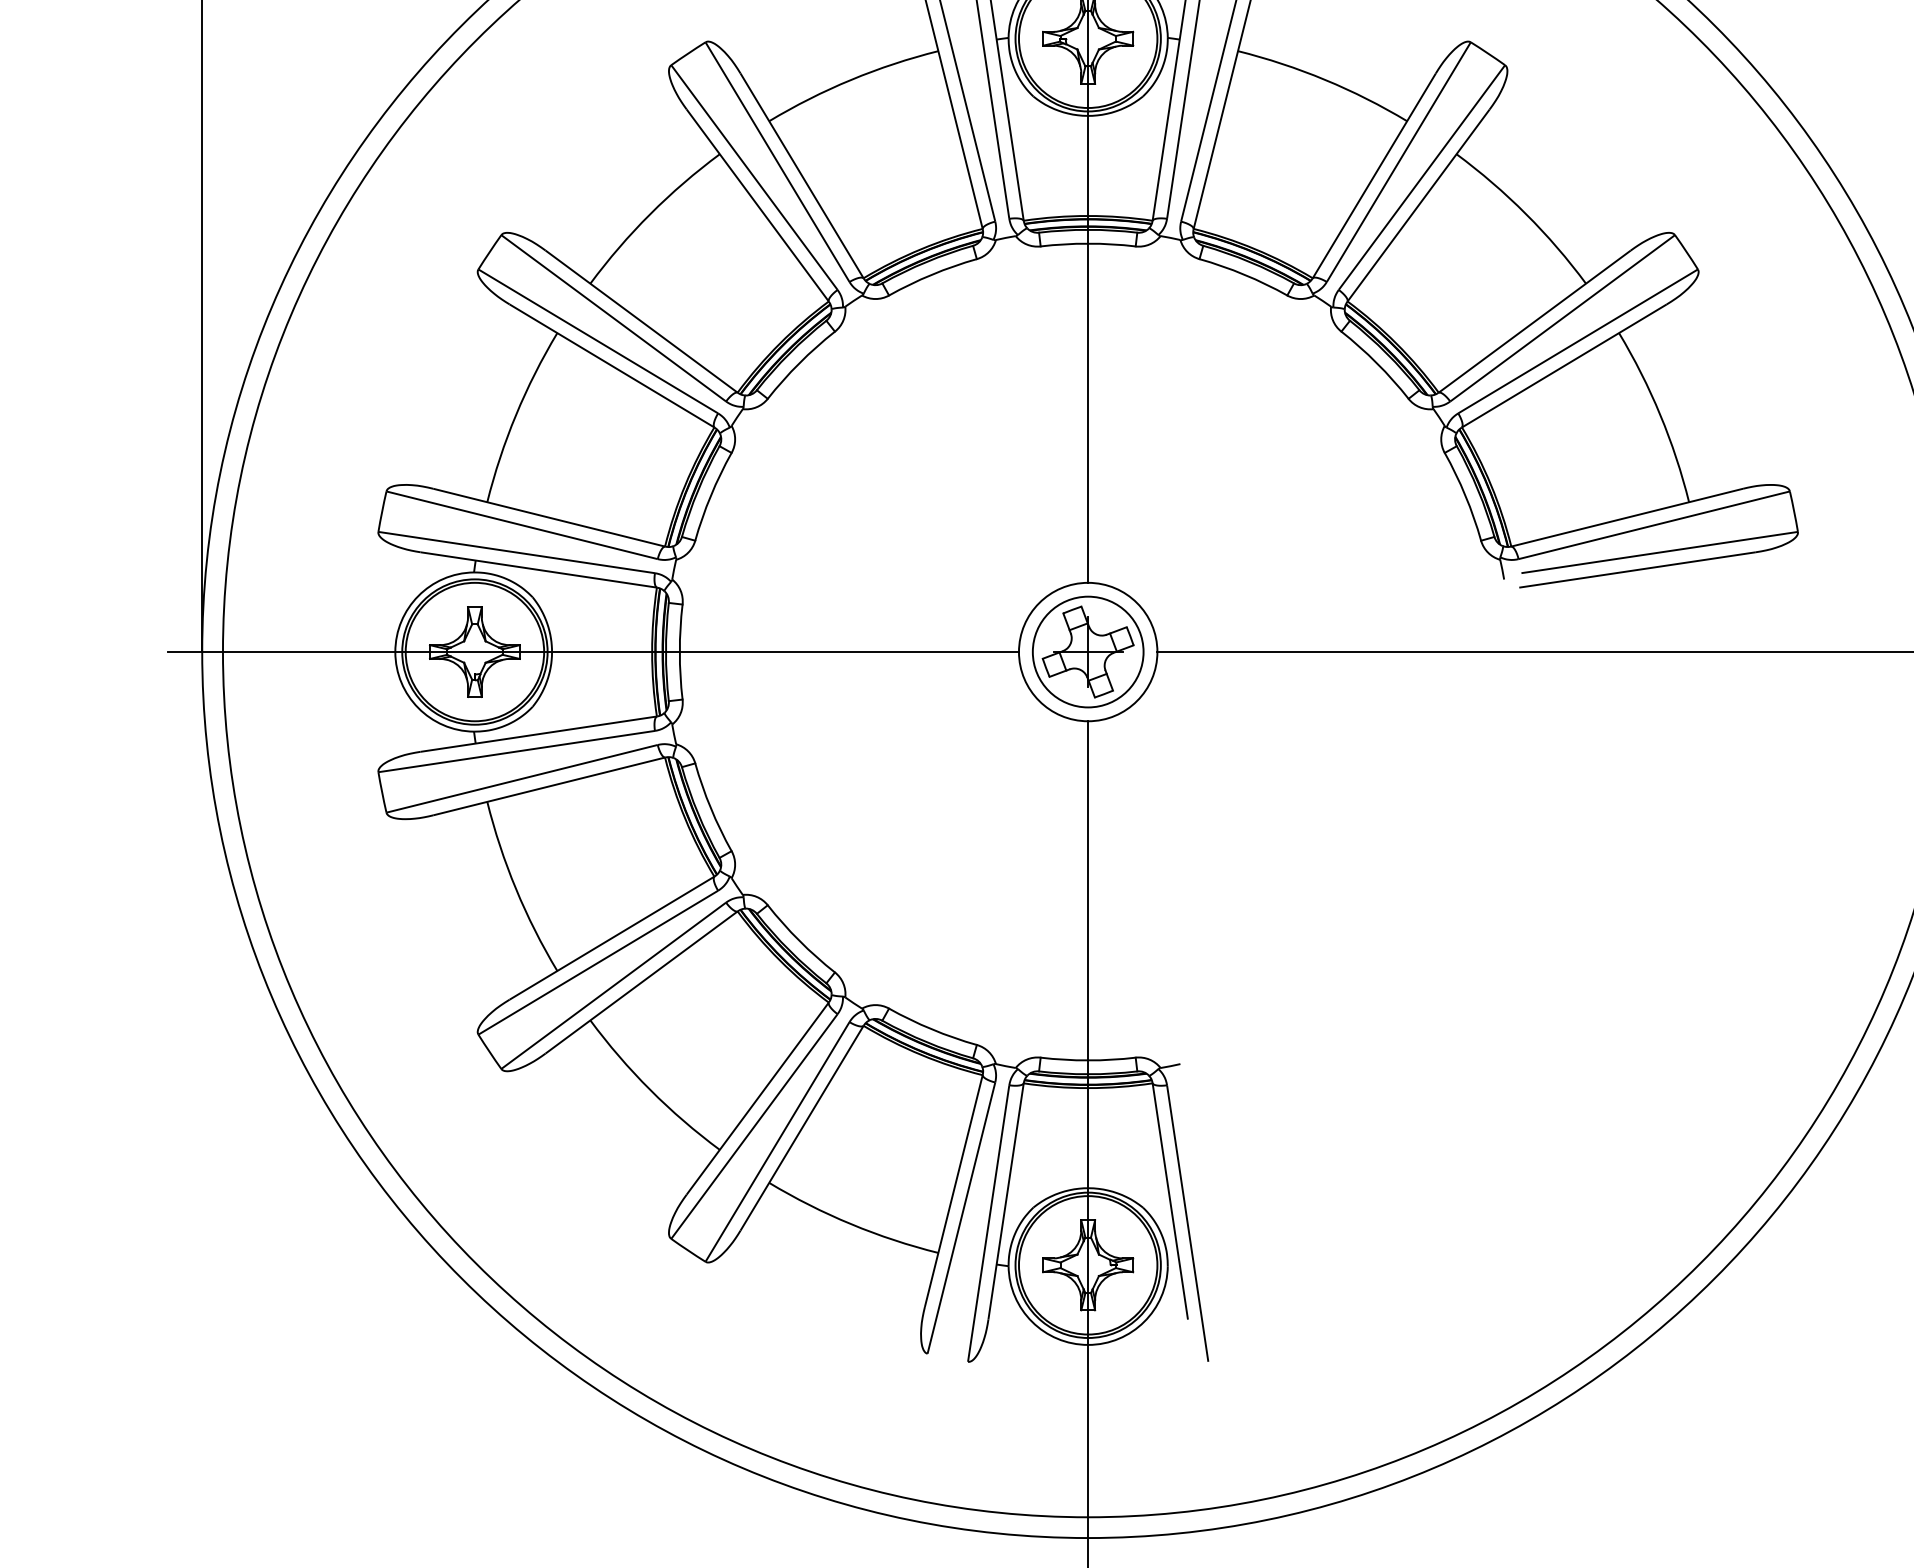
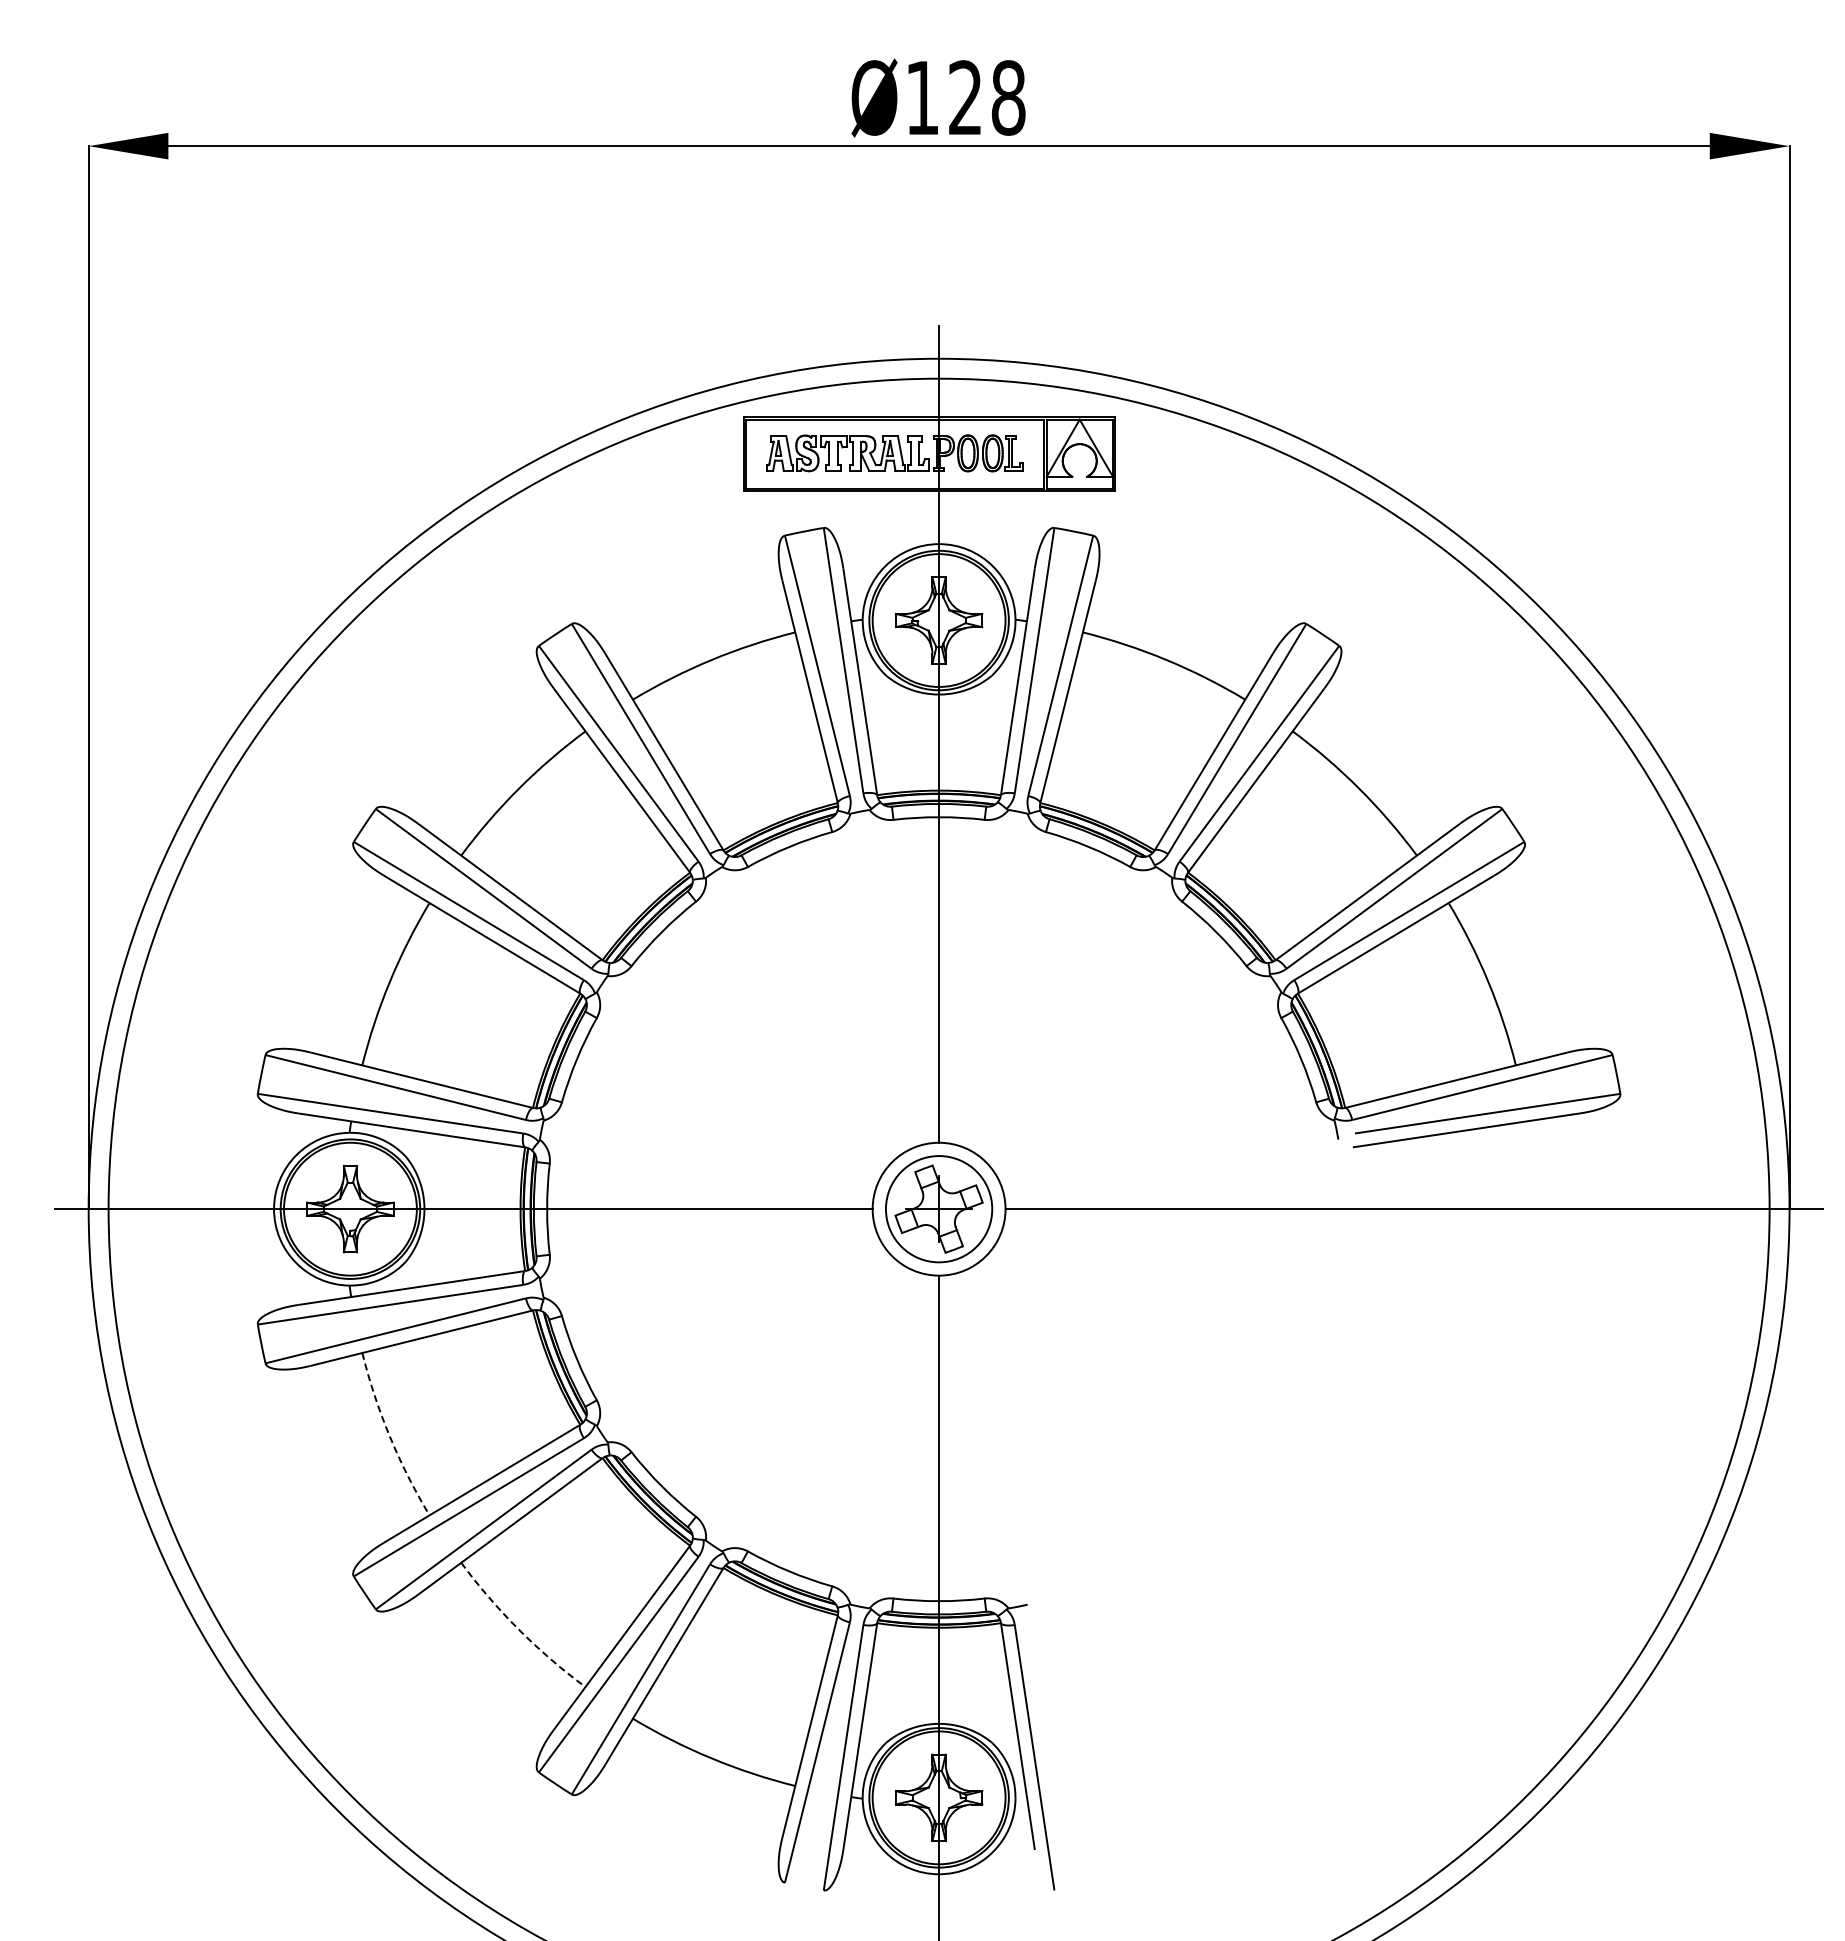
arc: (515, 888) -> (389, 1436), solid -> dashed
arc: (650, 1089) -> (518, 1629), solid -> dashed

